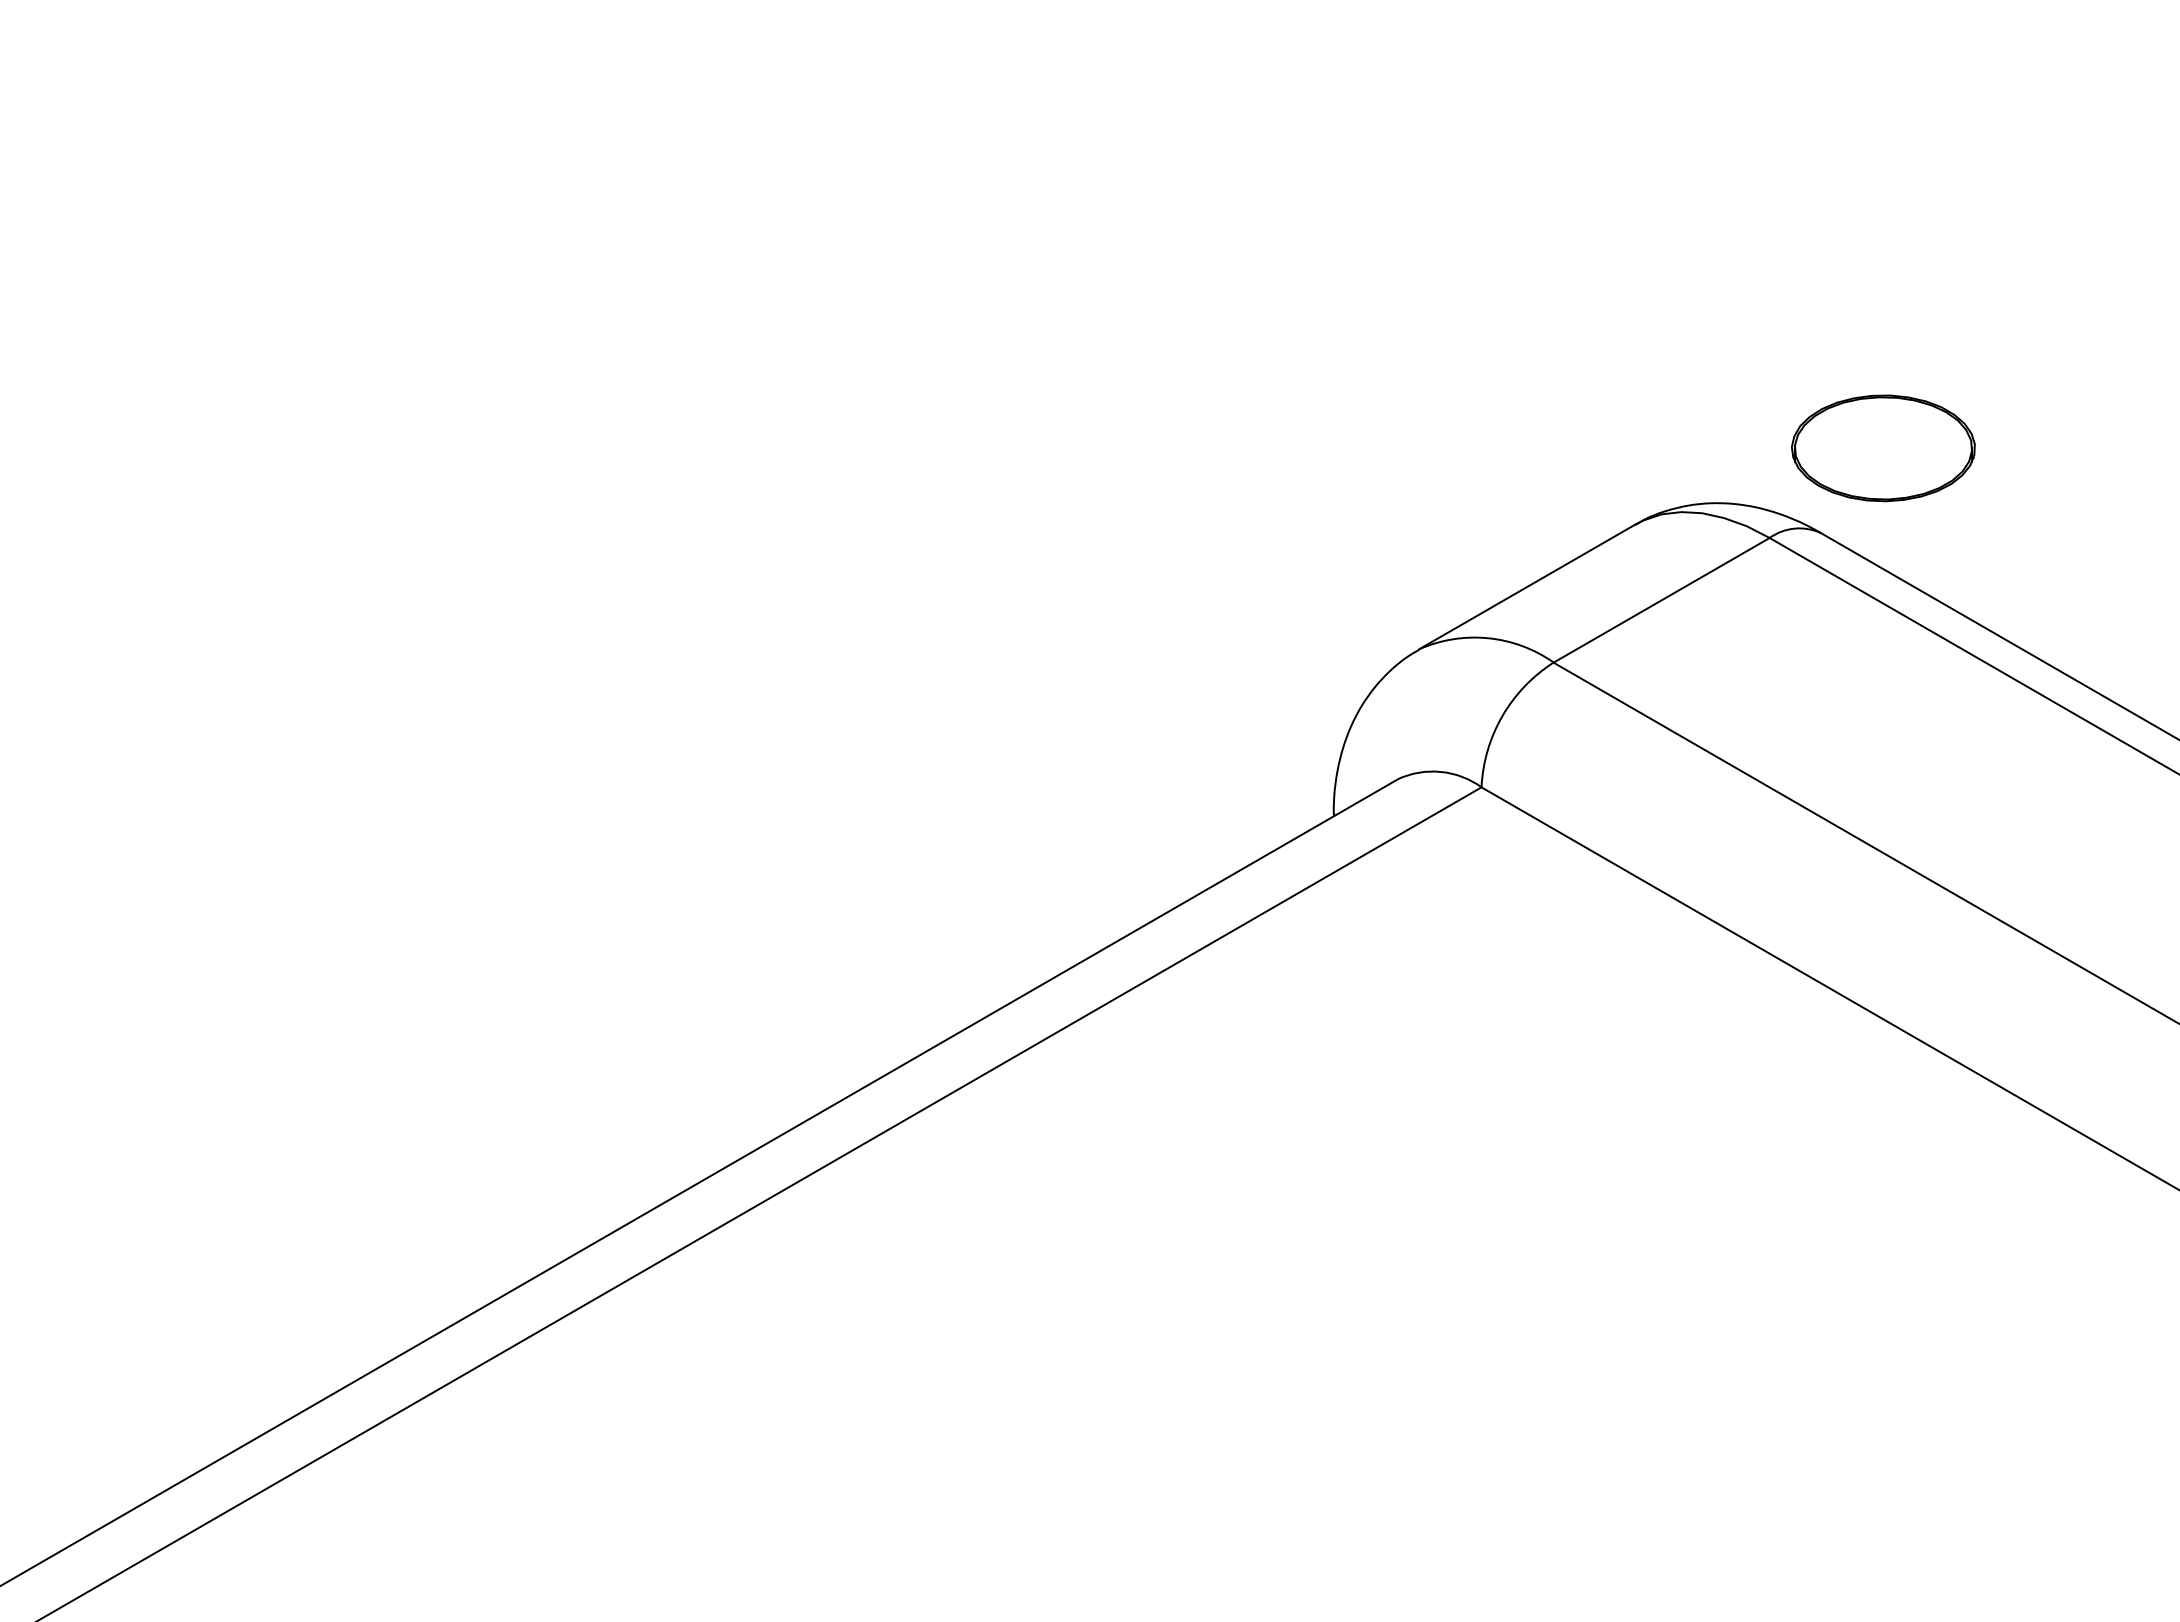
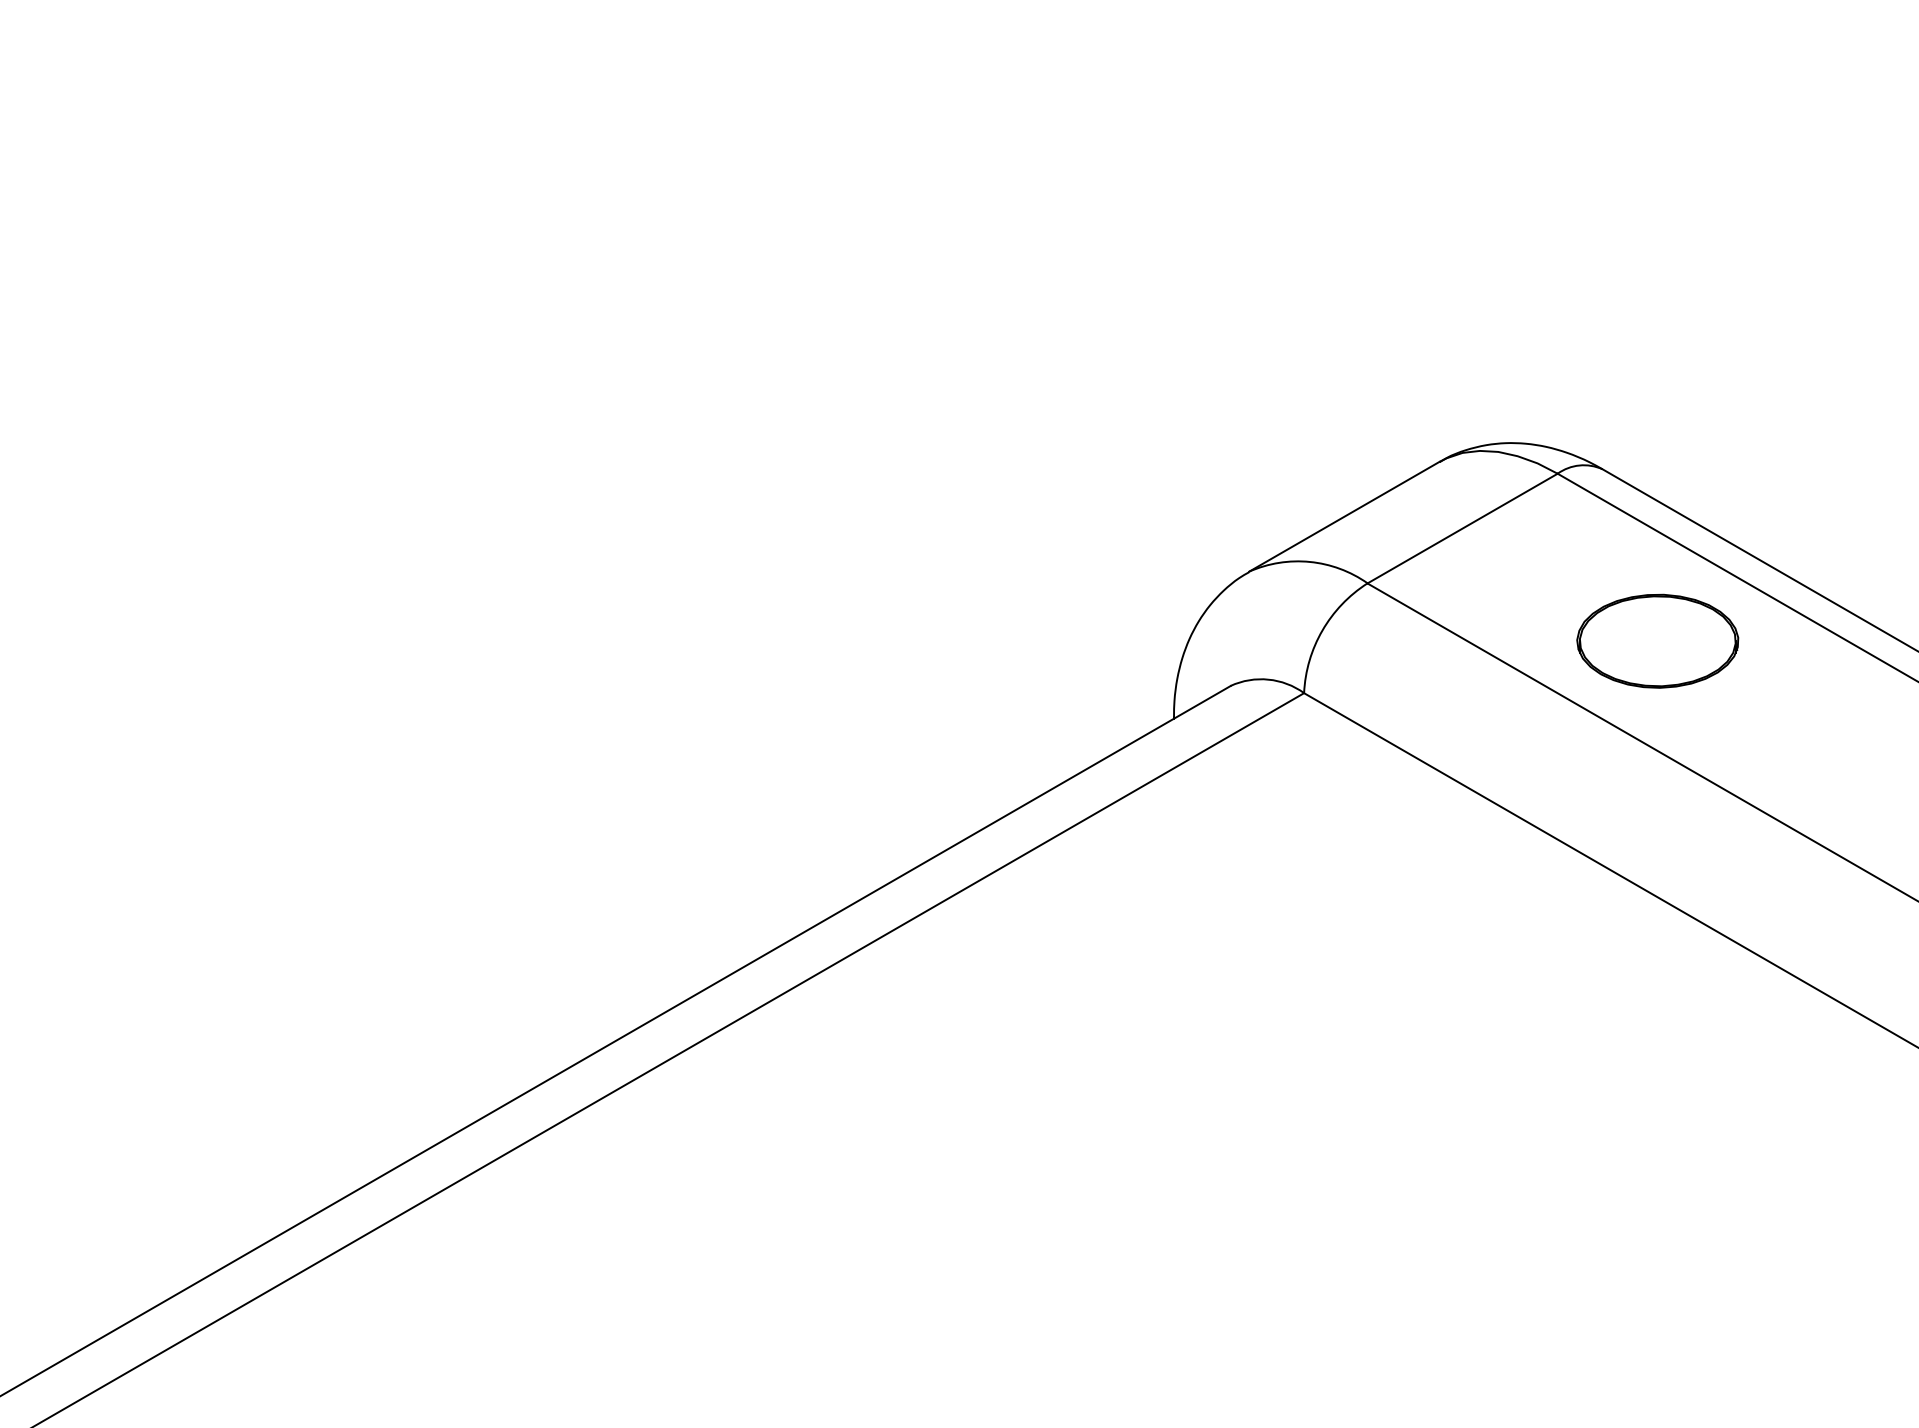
part: (1883, 448) -> (1657, 641), moved

